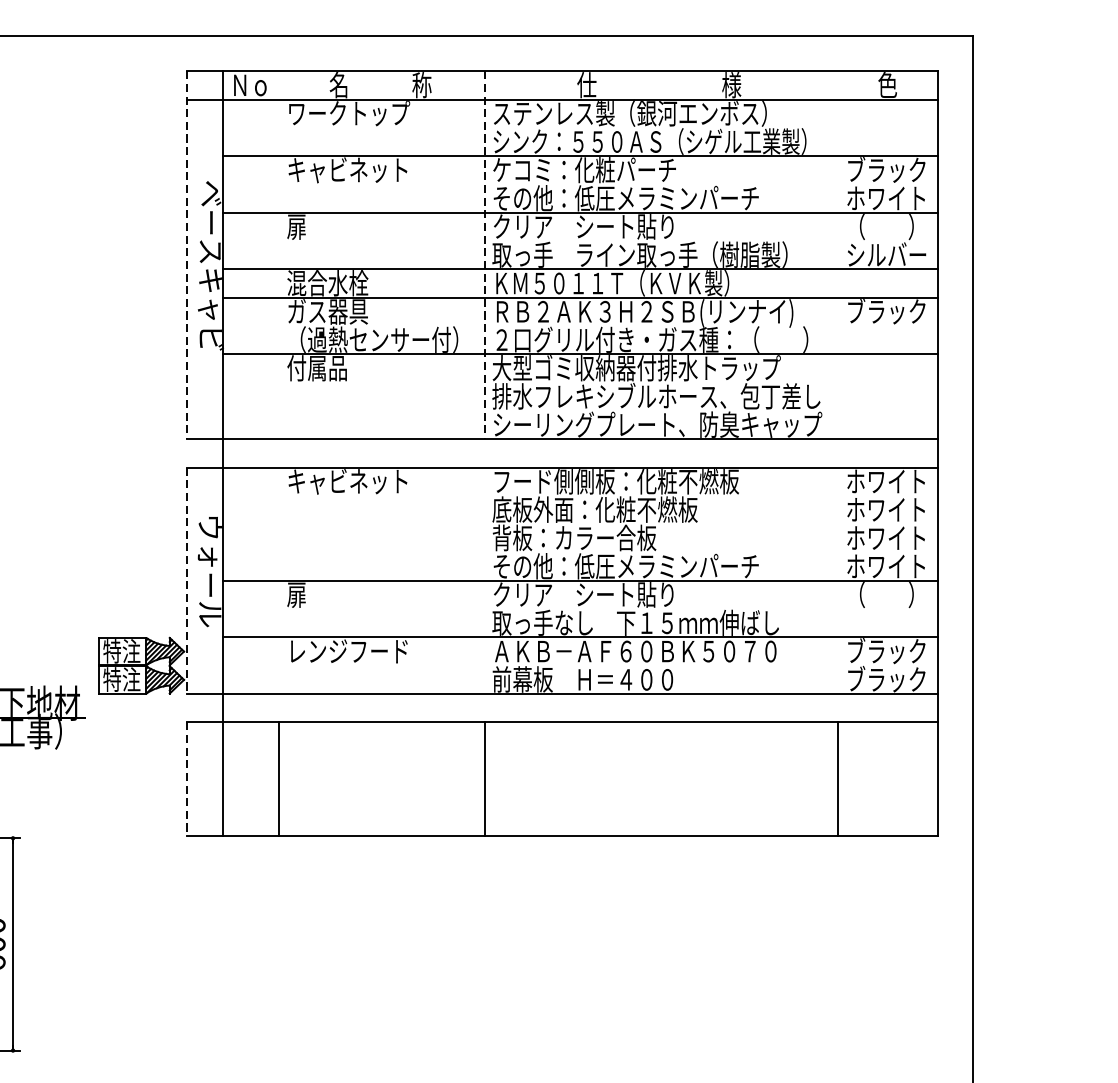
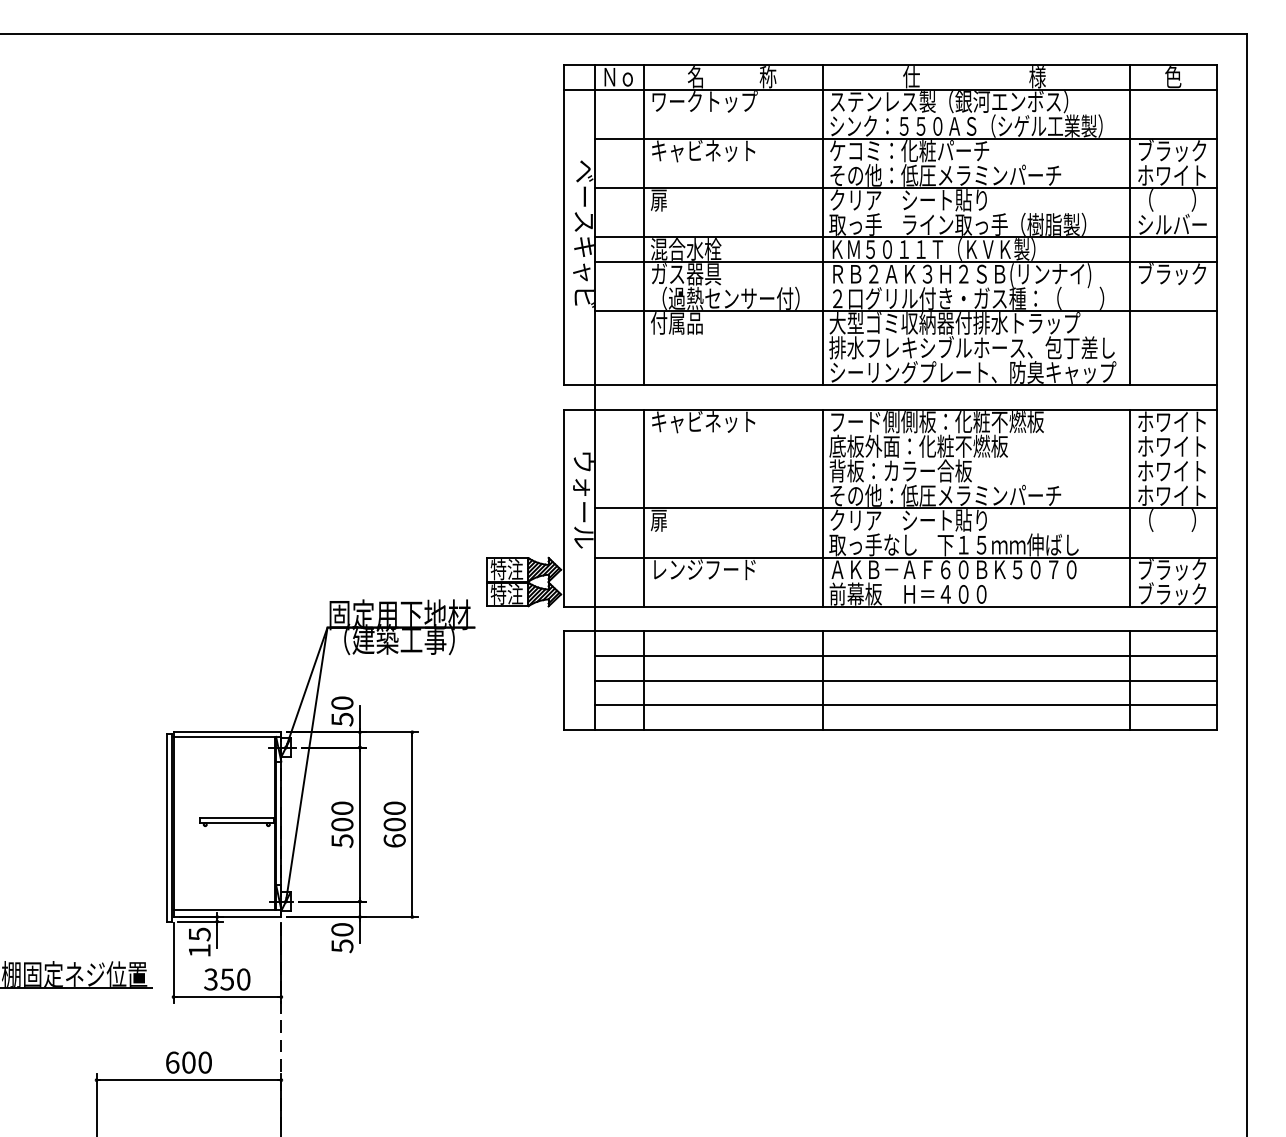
line: (278, 254) -> (643, 224), added
line: (838, 254) -> (1130, 224), added
line: (186, 255) -> (563, 225), dashed -> solid
line: (484, 255) -> (822, 225), dashed -> solid
line: (278, 579) -> (643, 507), added
line: (484, 579) -> (822, 507), added
line: (838, 579) -> (1130, 507), added
line: (186, 581) -> (563, 508), dashed -> solid
line: (579, 751) -> (905, 656), added
line: (579, 778) -> (905, 680), added
line: (186, 779) -> (563, 681), dashed -> solid
line: (579, 807) -> (905, 705), added

